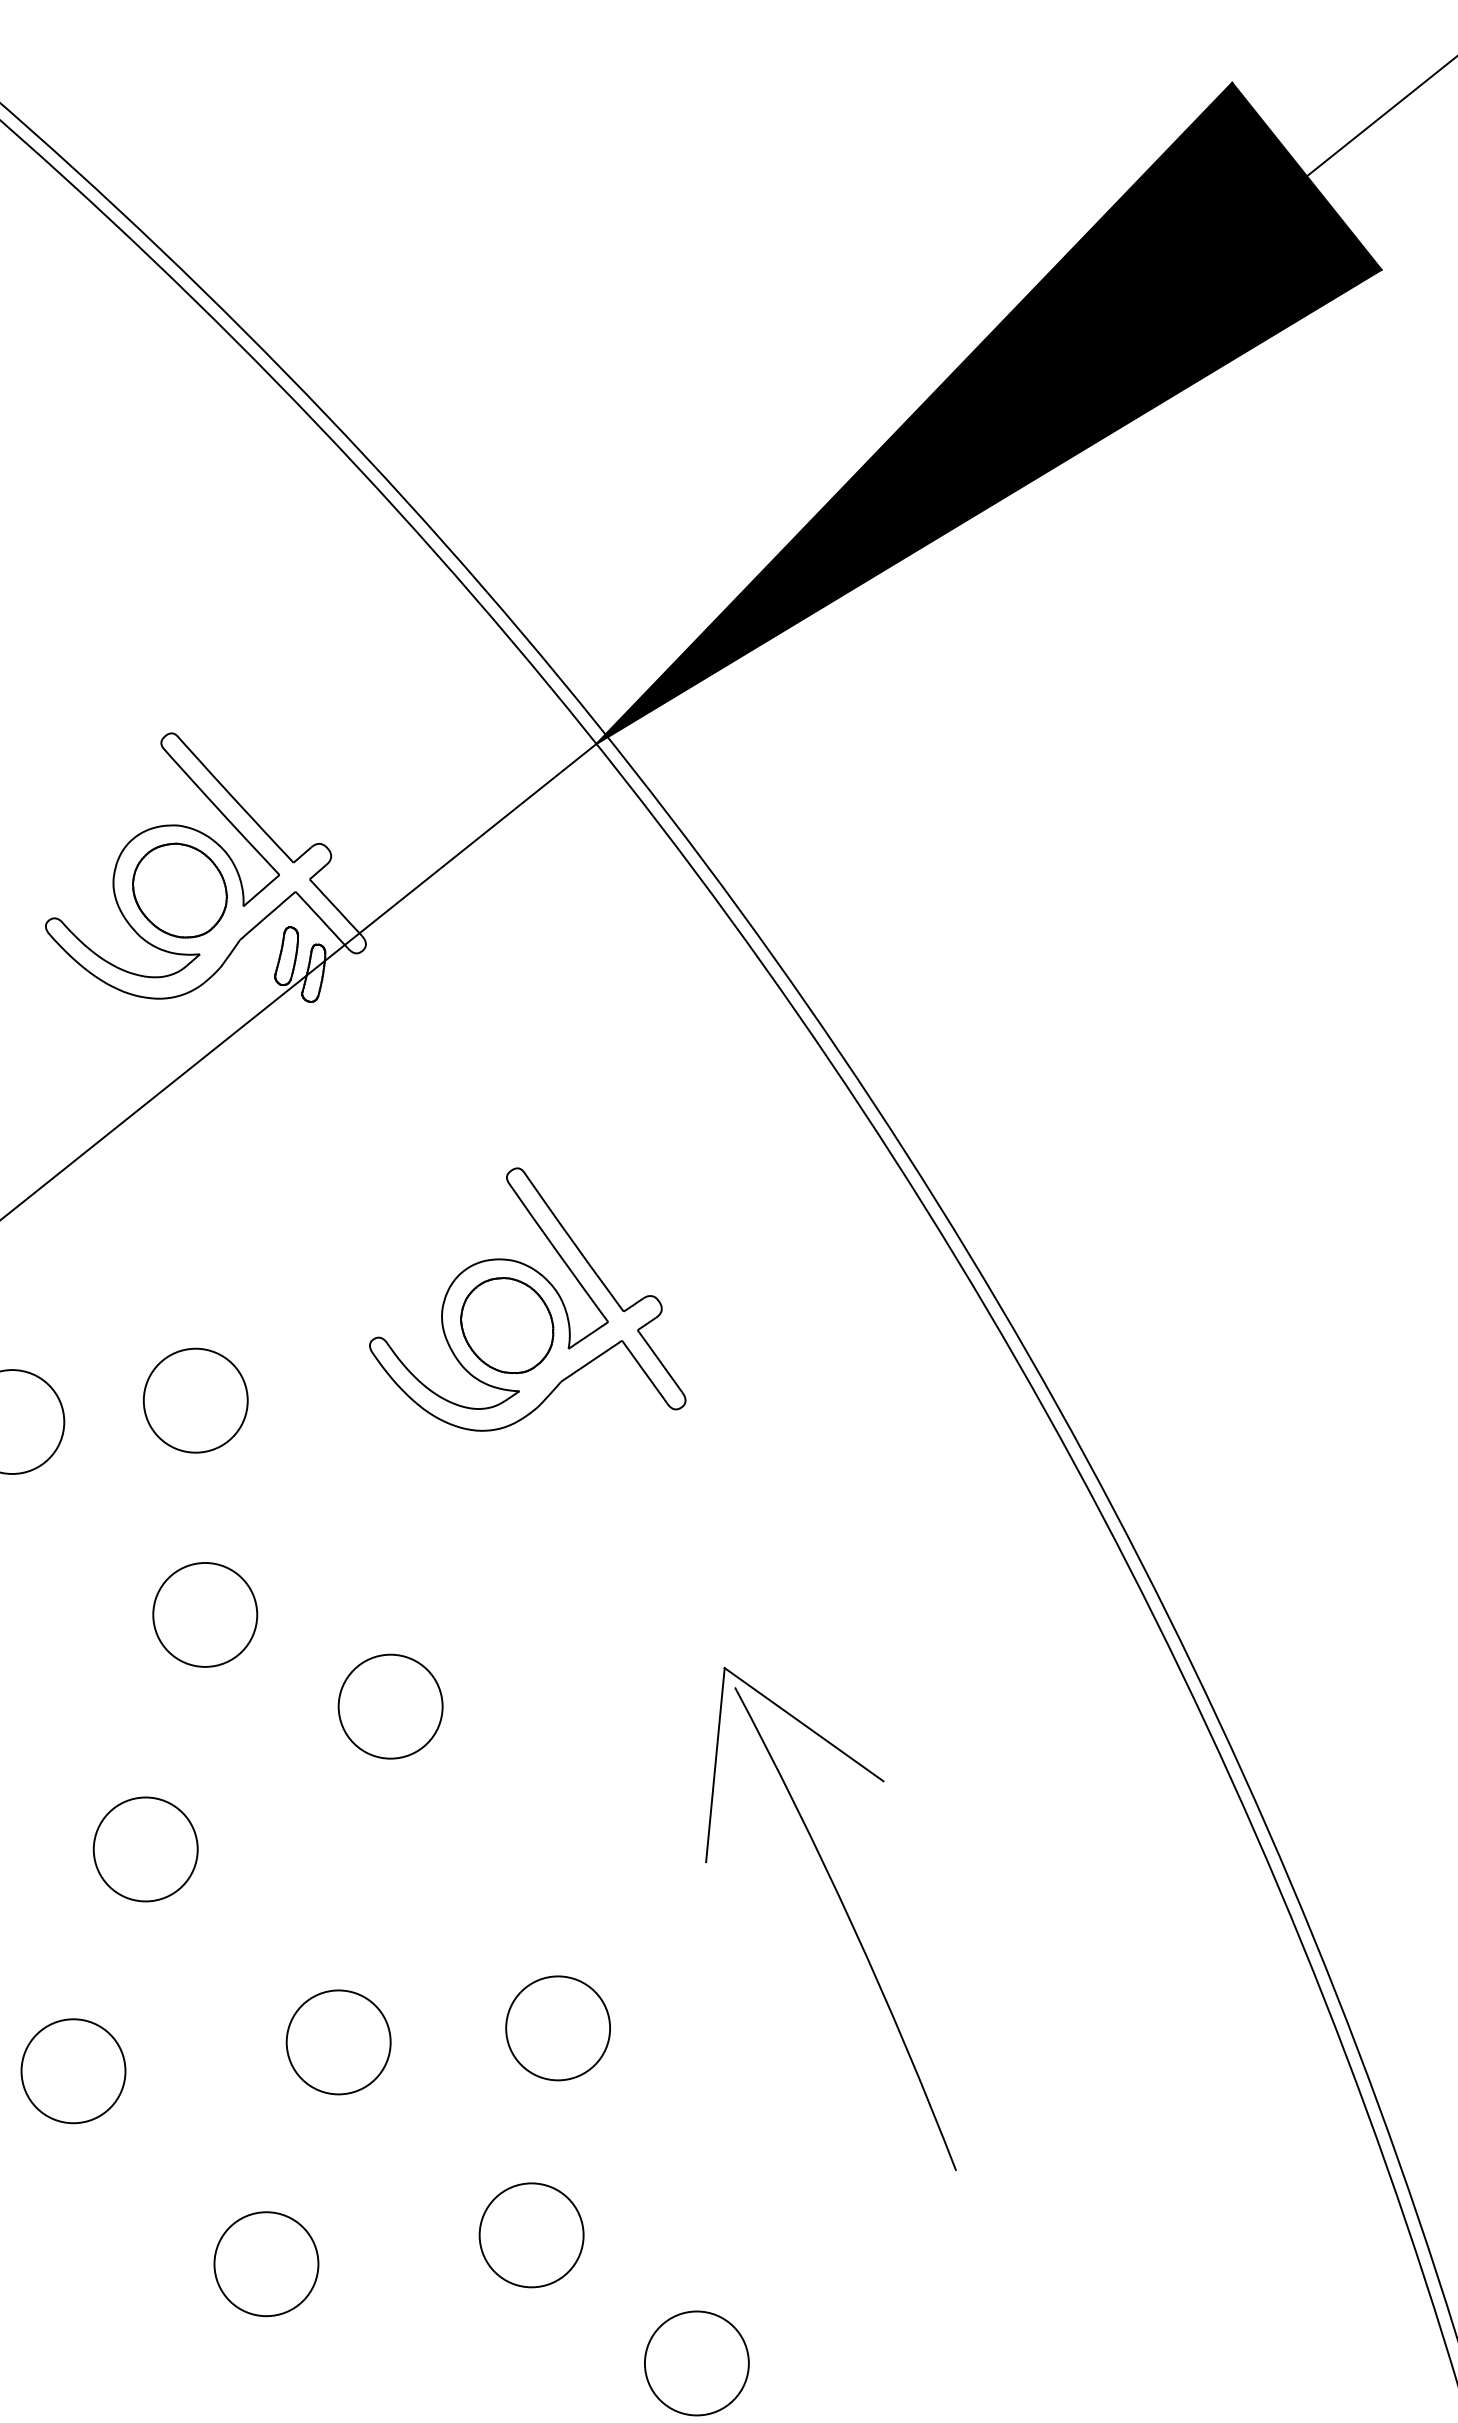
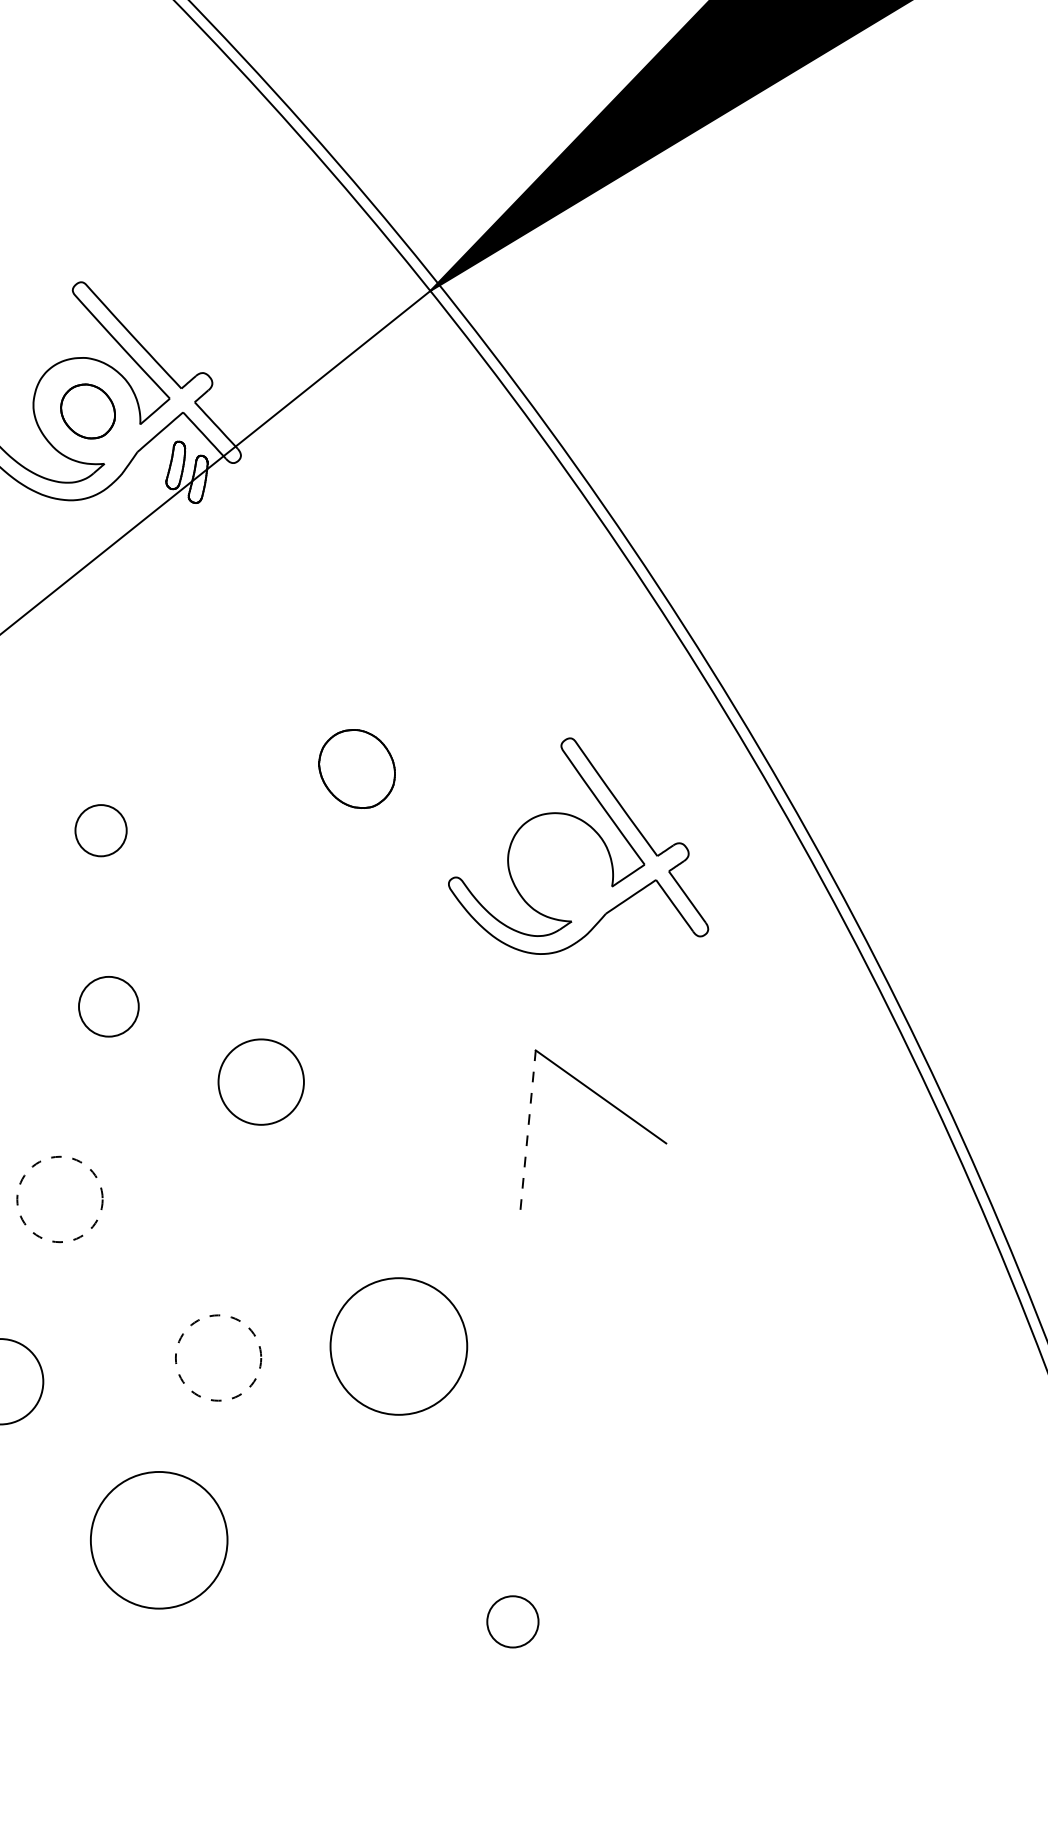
part: (179, 890) -> (87, 411), size x0.7
part: (527, 1299) -> (578, 846), moved
circle: (195, 1400) -> (100, 830), size x0.6
circle: (205, 1614) -> (109, 1006), size x0.7
line: (715, 1765) -> (528, 1130), solid -> dashed
circle: (145, 1849) -> (59, 1199), solid -> dashed
arc: (851, 1925) -> (639, 1261), removed
circle: (558, 2028) -> (399, 1346), size x1.6
circle: (338, 2042) -> (218, 1358), solid -> dashed
circle: (531, 2235) -> (376, 1516), removed
circle: (266, 2264) -> (159, 1540), size x1.6
circle: (696, 2363) -> (512, 1621), size x0.6

